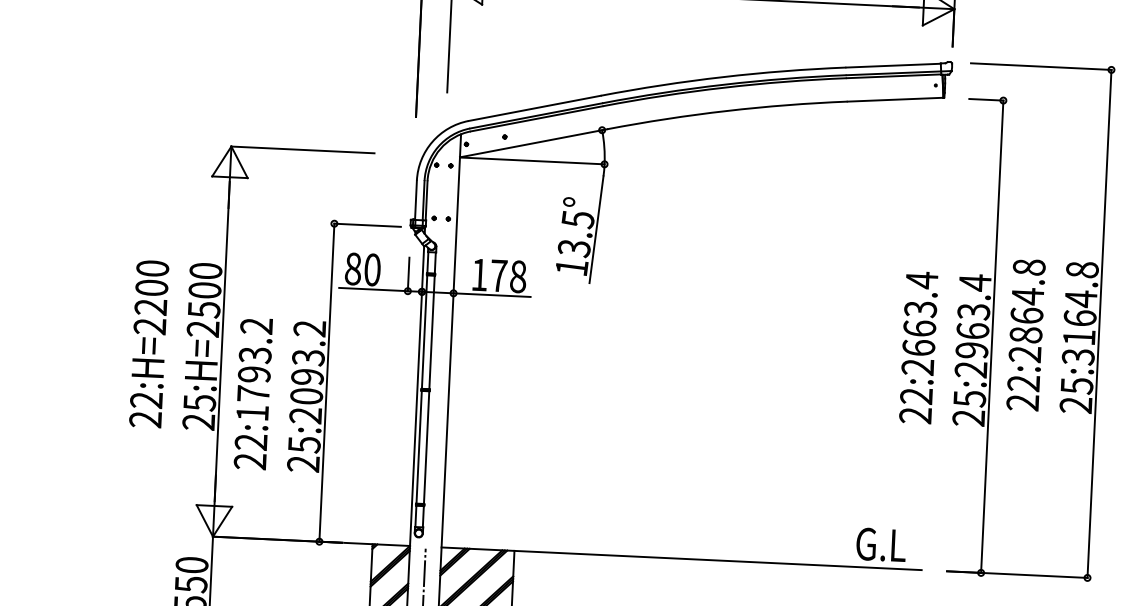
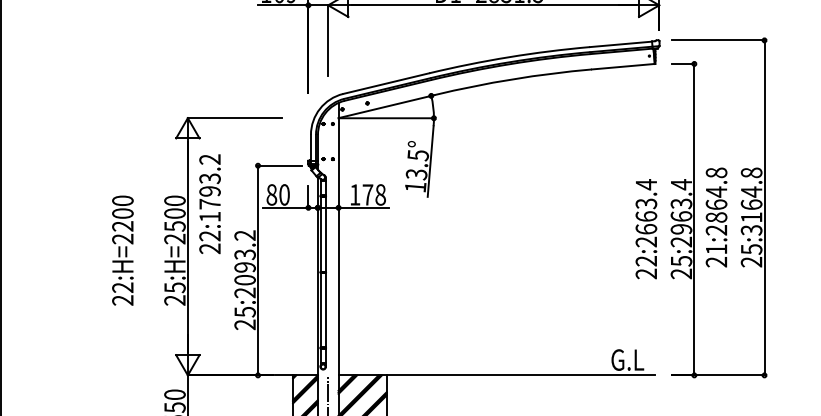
text: (148, 343) -> (122, 250), moved
text: (1022, 383) -> (715, 249), 22:2864.8 -> 21:2864.8
text: (252, 394) -> (209, 204), moved

